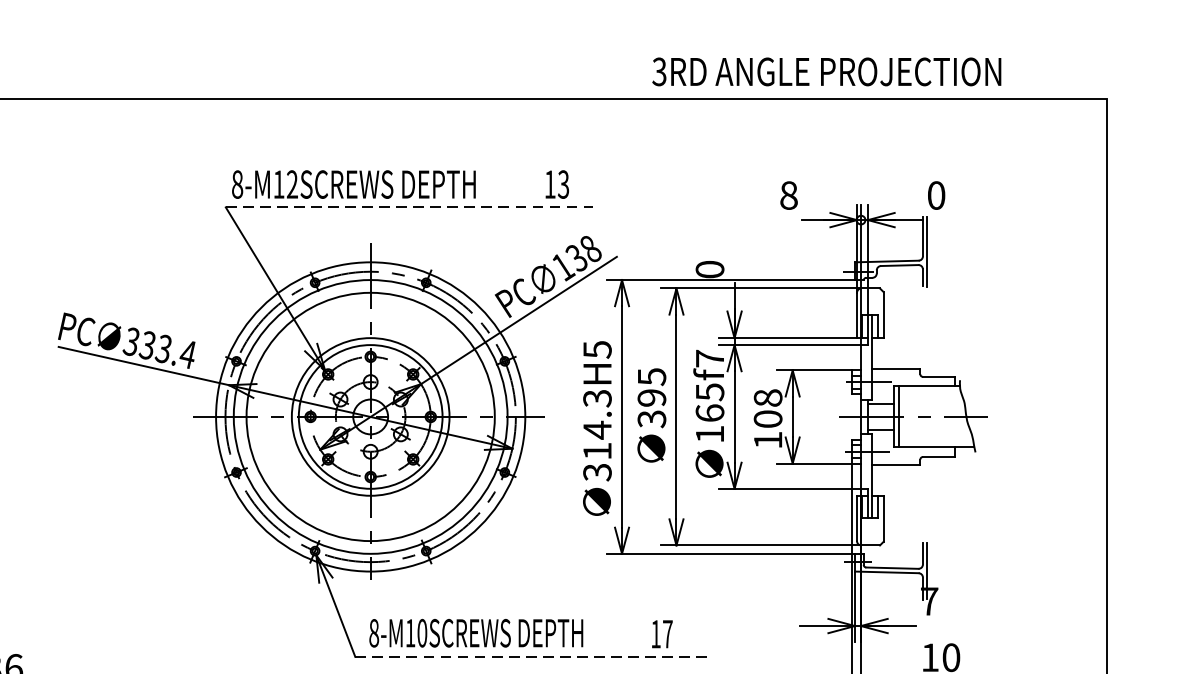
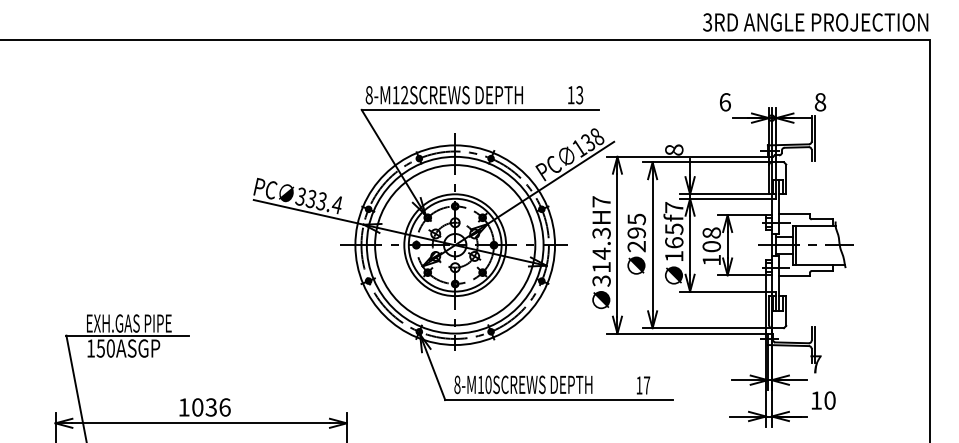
text: (826, 71) -> (815, 22), moved
text: (787, 195) -> (724, 102), 8 -> 6
text: (936, 195) -> (820, 102), 0 -> 8
line: (409, 206) -> (480, 109), dashed -> solid
text: (710, 268) -> (674, 149), 0 -> 8
text: (597, 349) -> (601, 201), 314.3H5 -> 314.3H7
text: (651, 418) -> (636, 246), 395 -> 295
line: (532, 657) -> (559, 400), dashed -> solid

